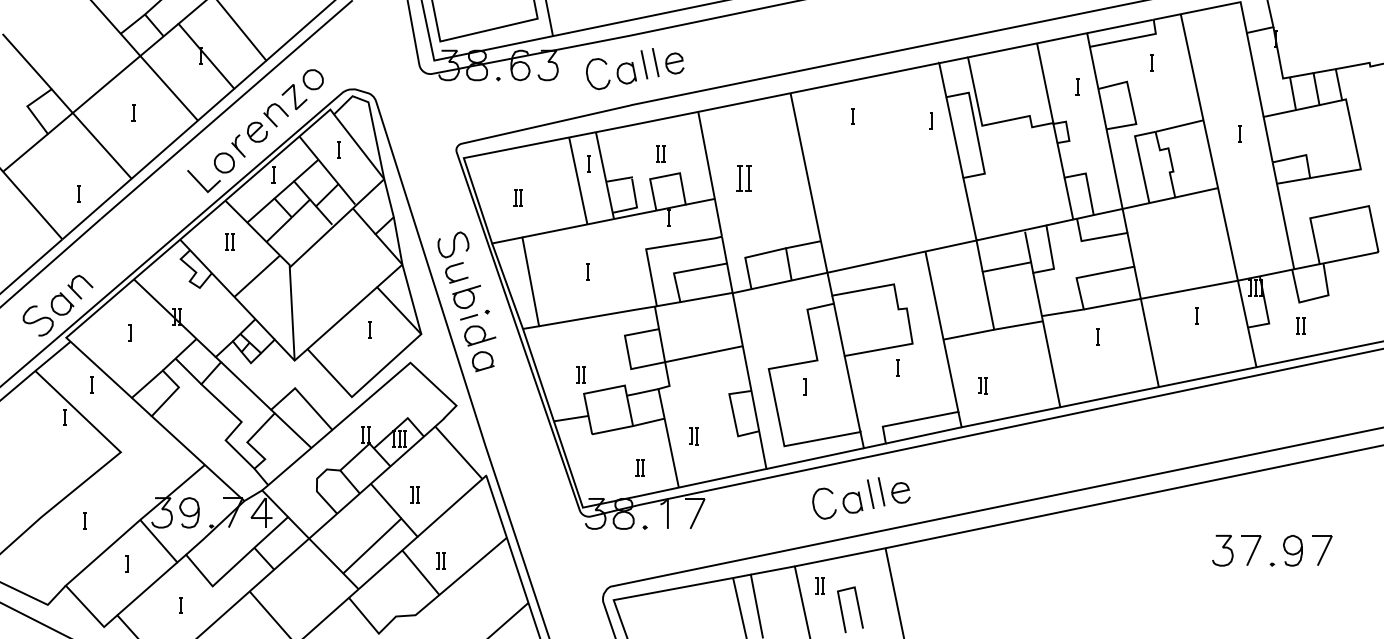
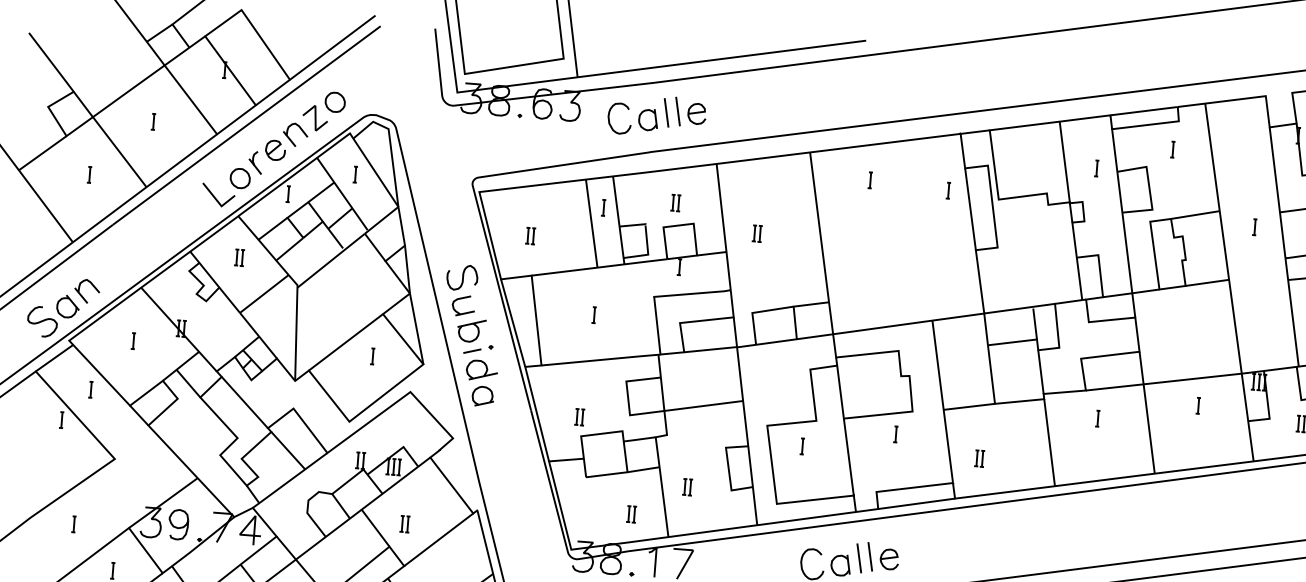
part: (743, 177) -> (756, 232), size x0.62
line: (78, 193) -> (89, 174), moved

